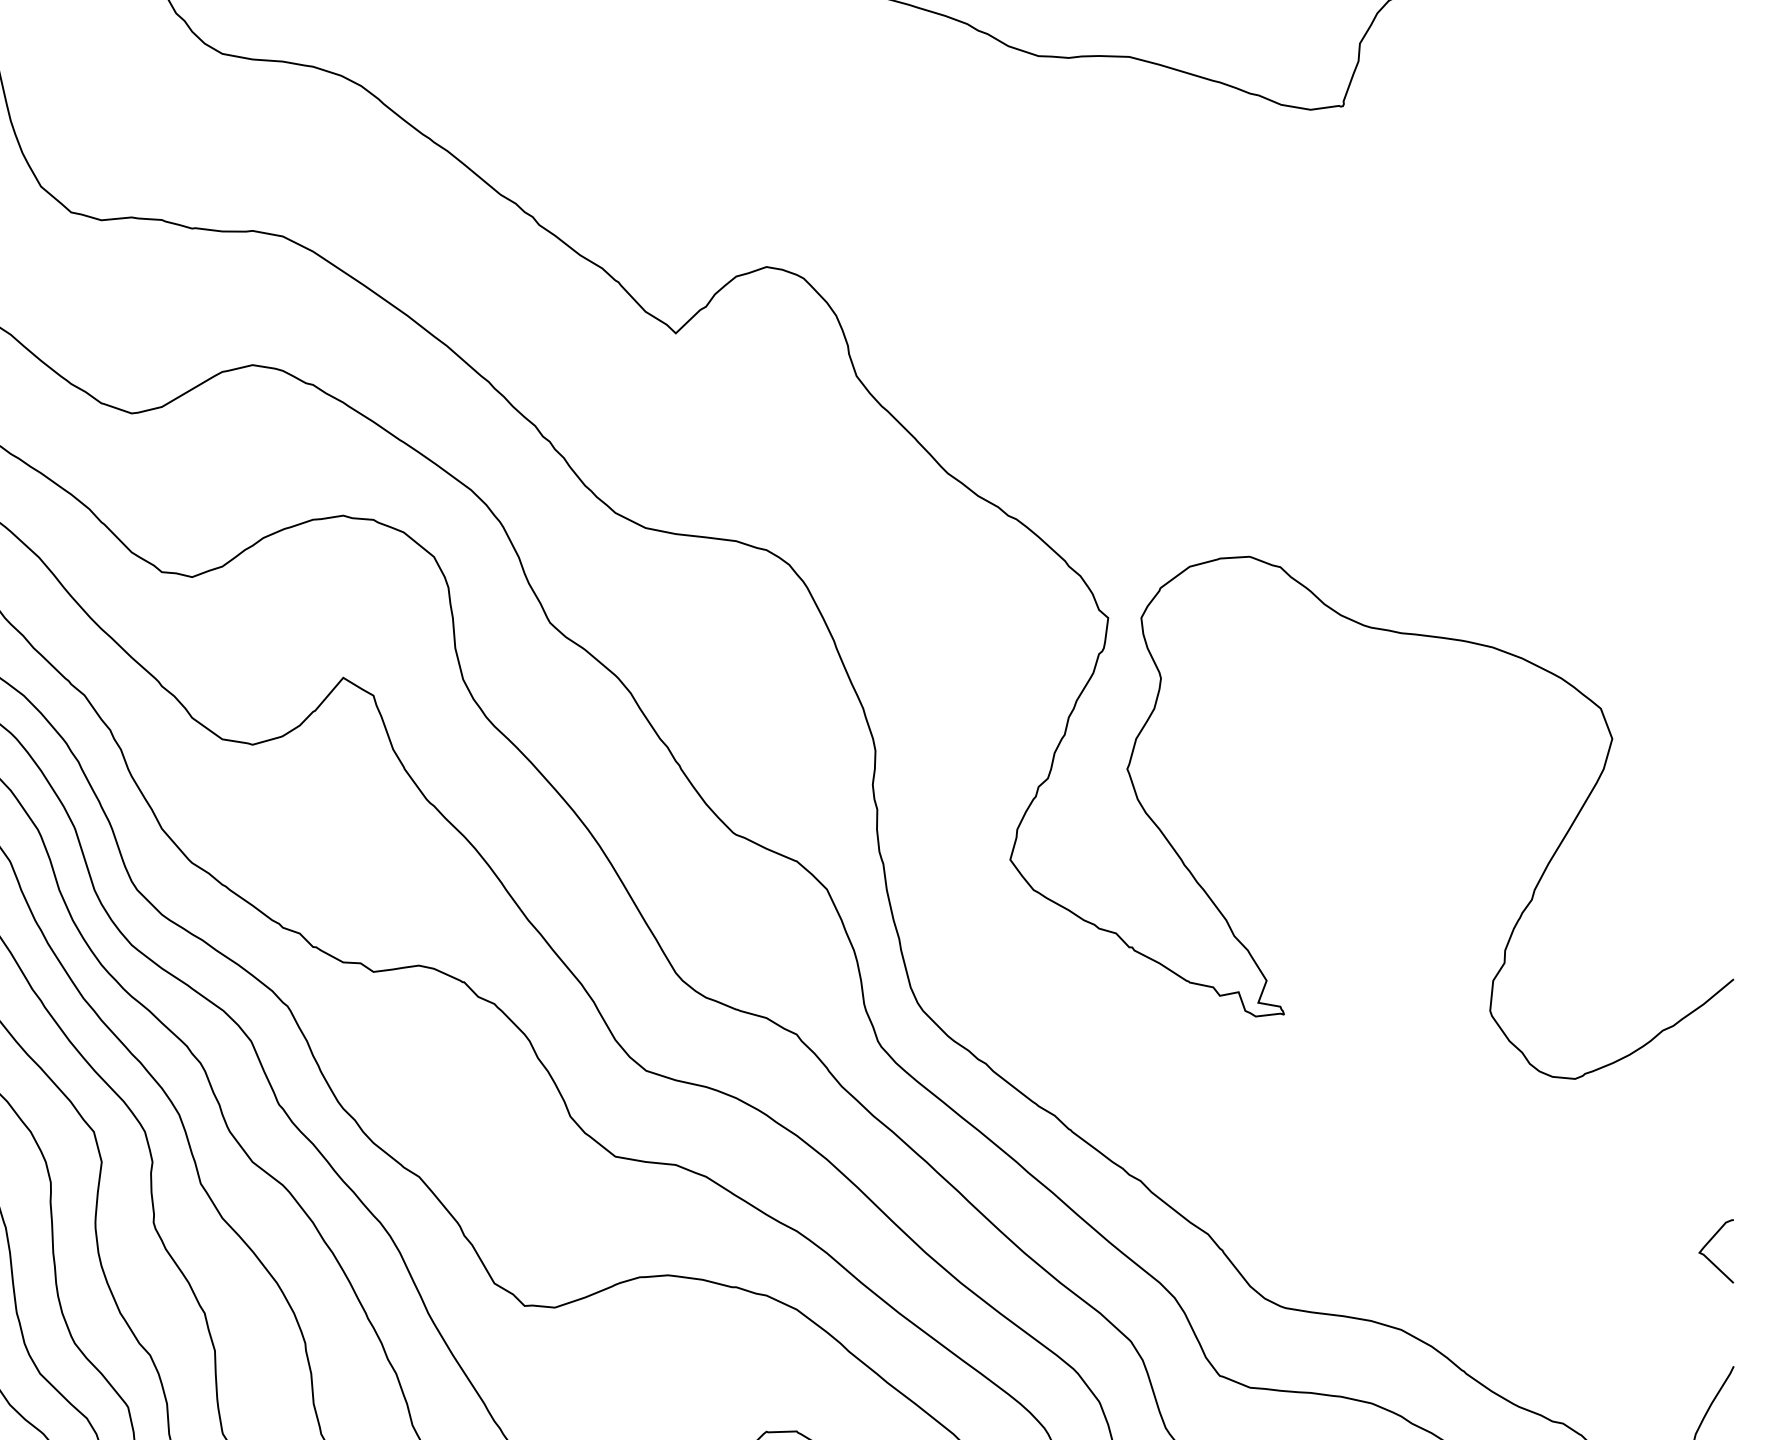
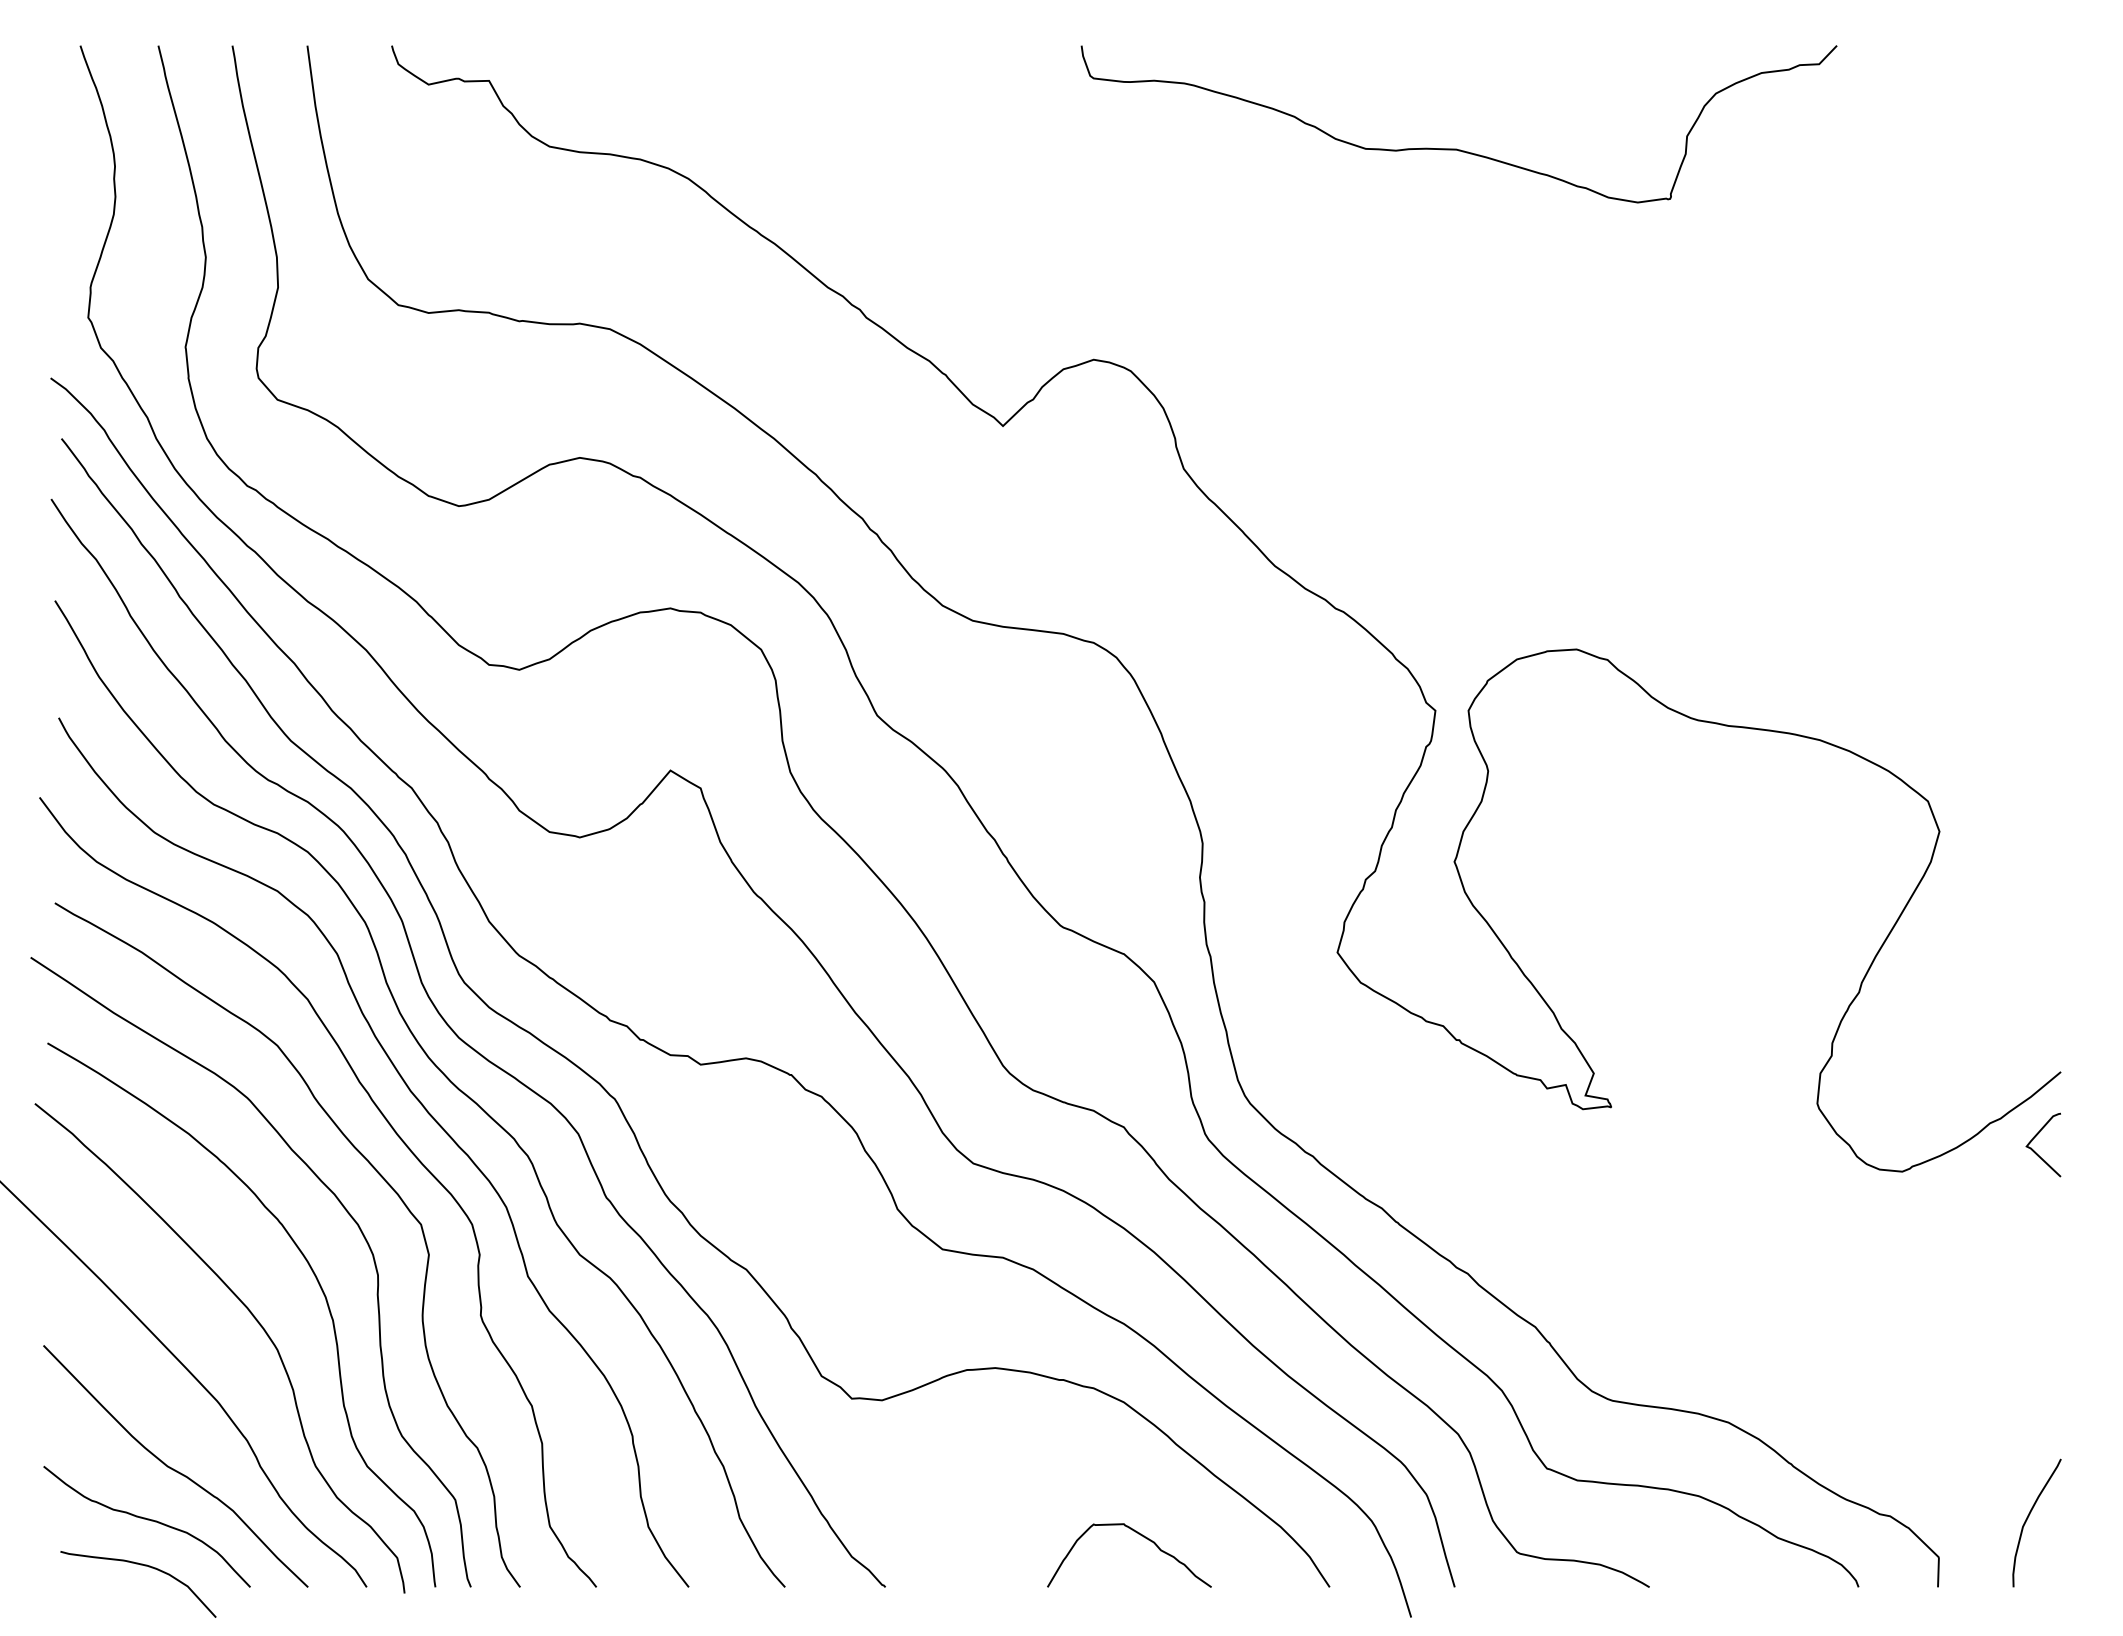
curve: (1709, 1242) -> (2036, 1136), moved

